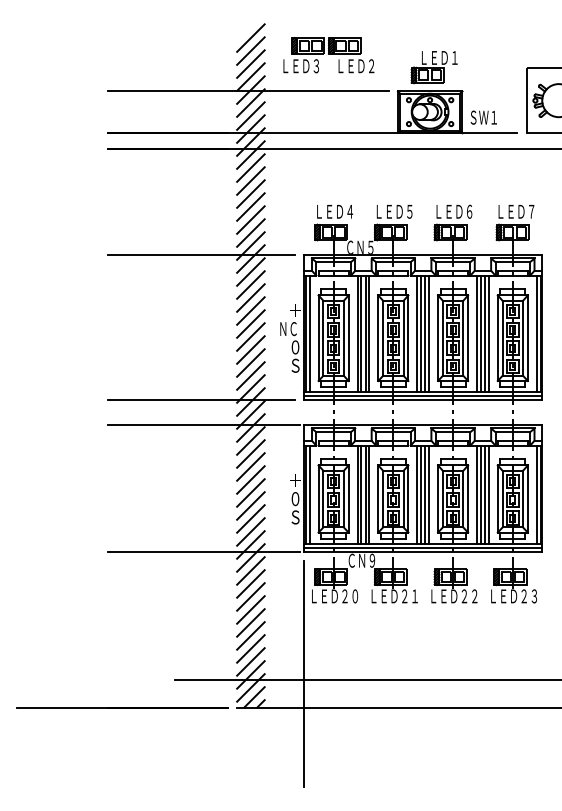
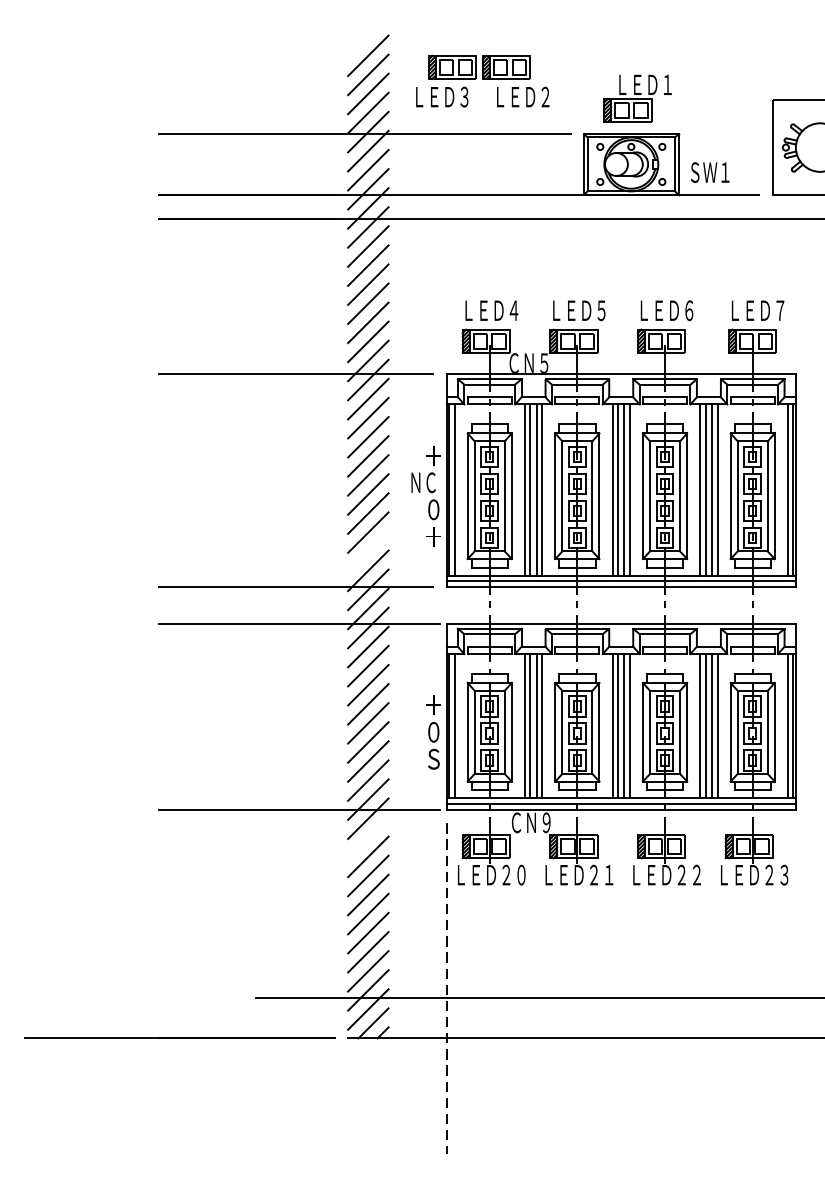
text: (295, 365) -> (433, 536), Ｓ -> ＋
line: (250, 375) -> (367, 550), removed
line: (250, 570) -> (367, 837), removed
line: (304, 673) -> (446, 988), solid -> dashed

